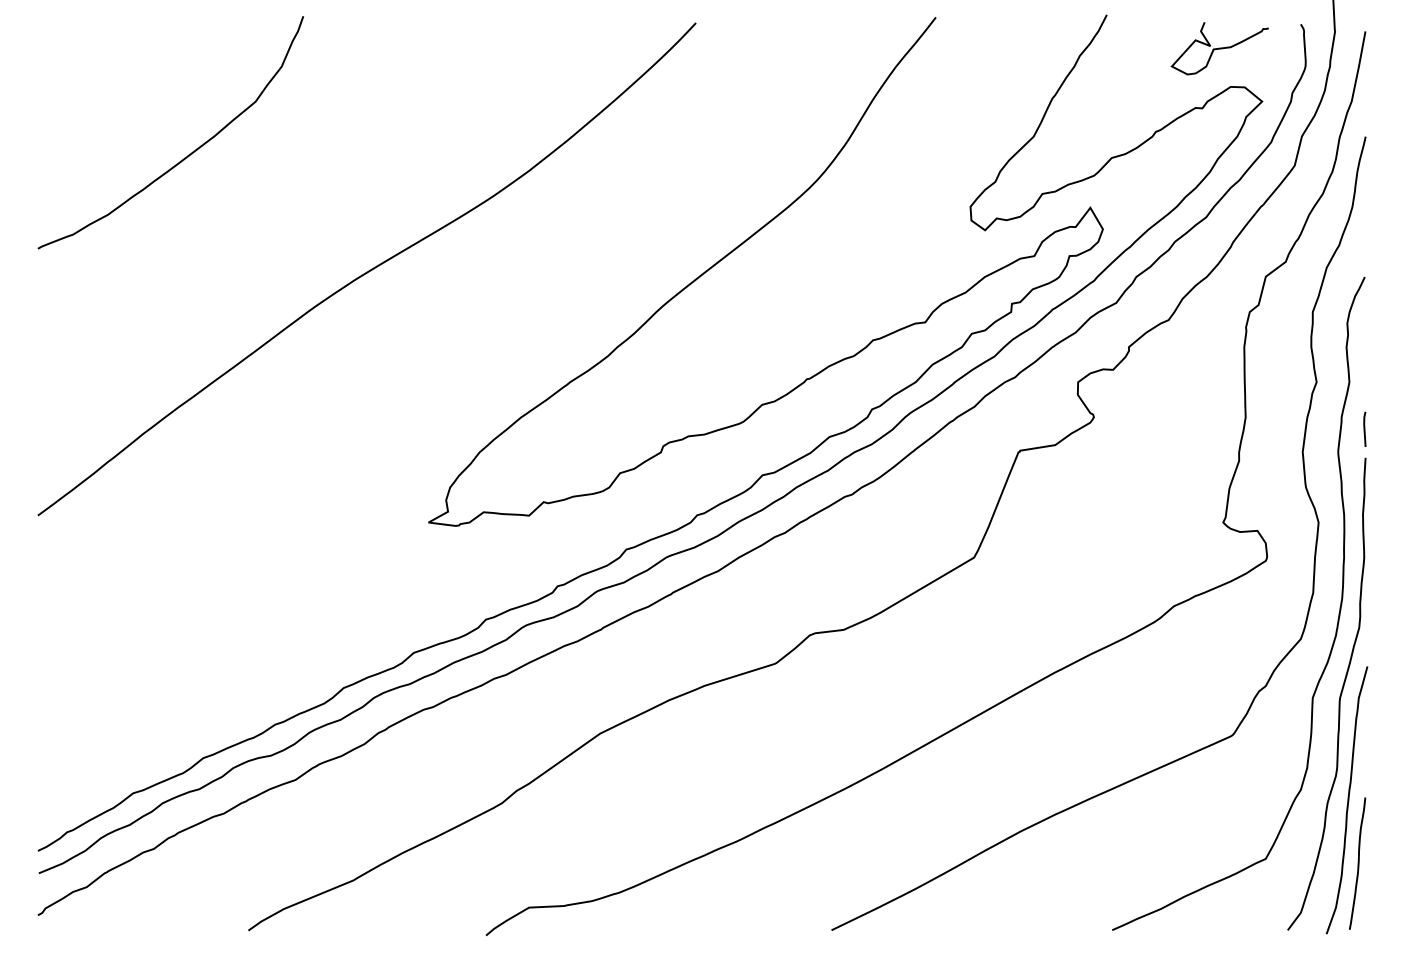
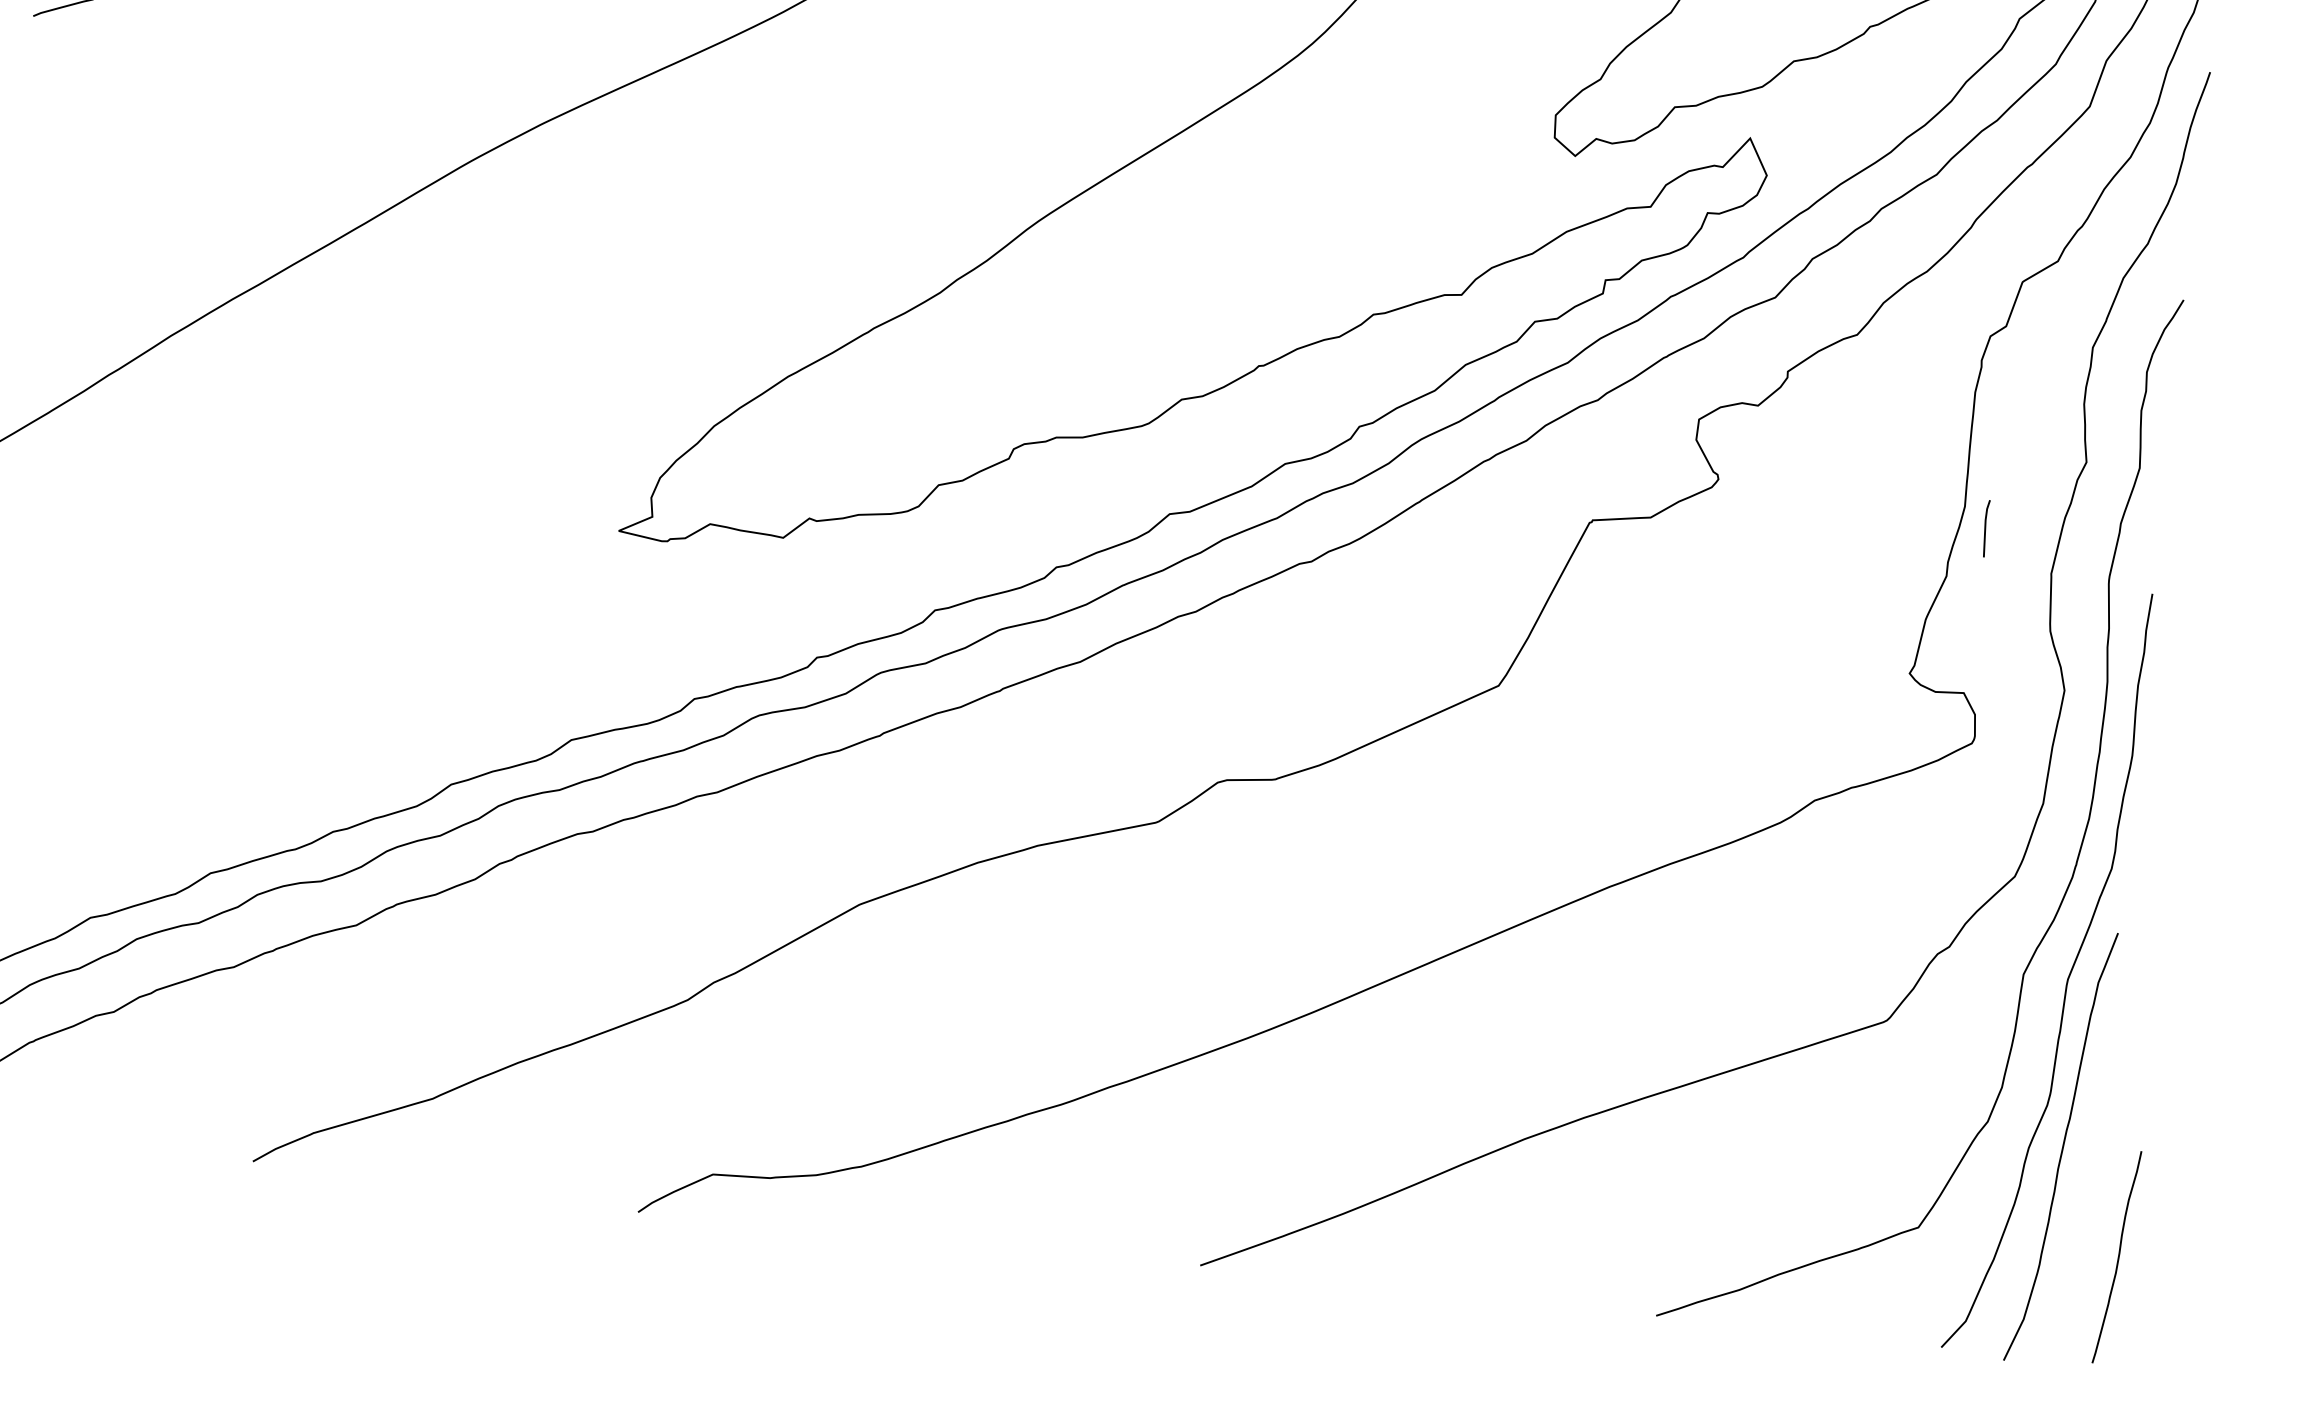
line: (1364, 428) -> (1985, 527), moved
curve: (1357, 863) -> (2116, 1256), moved

